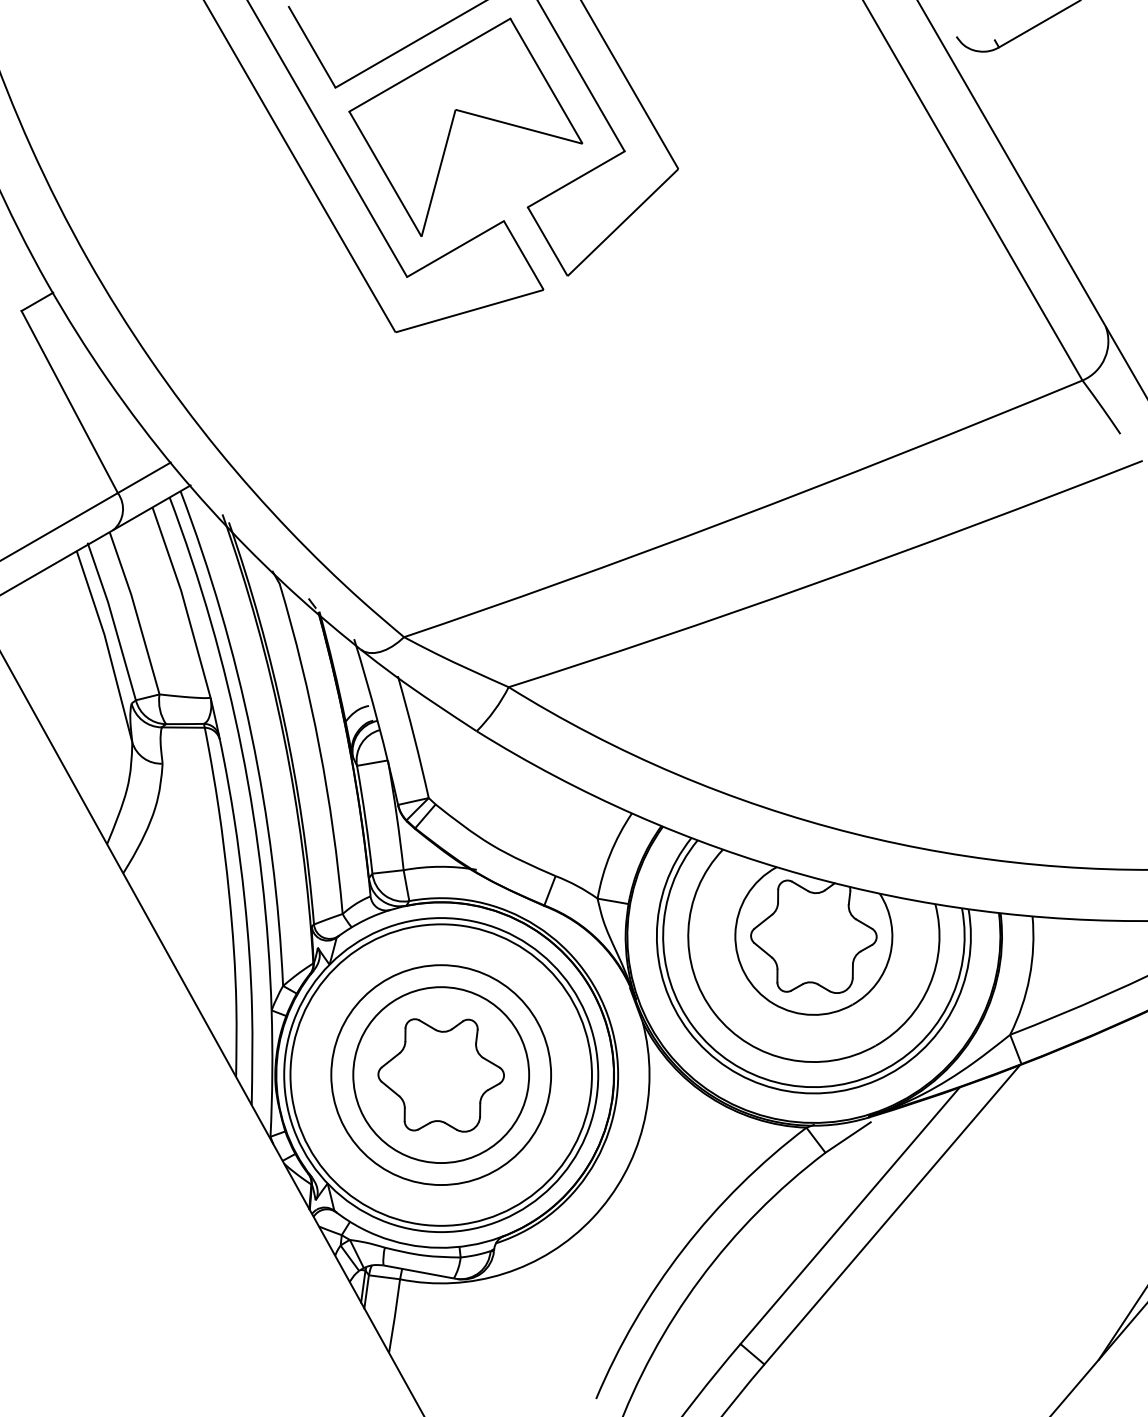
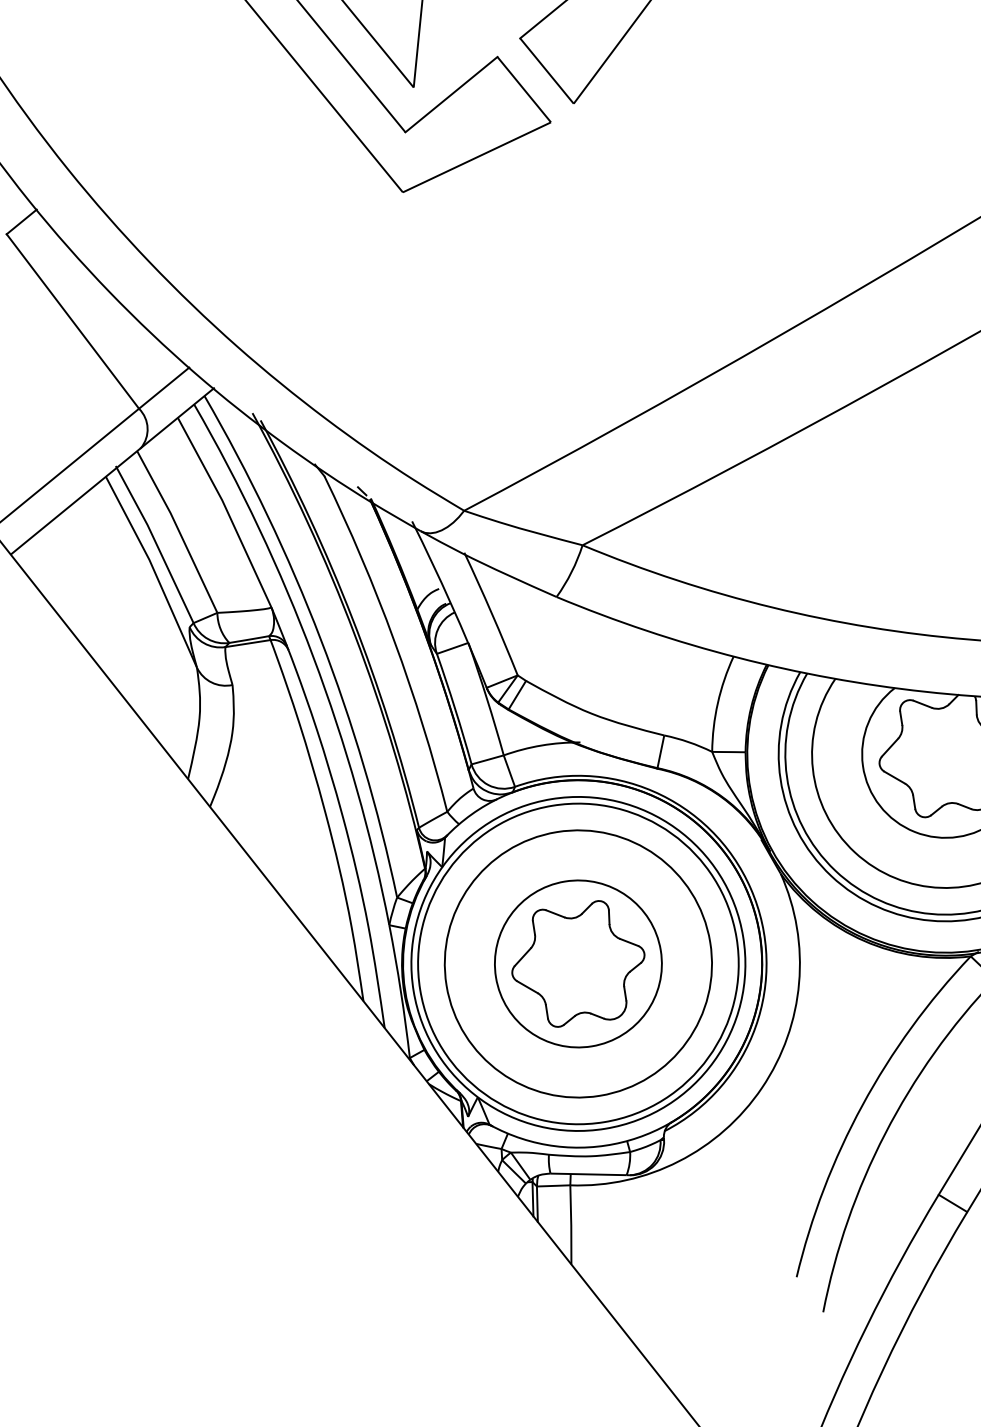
circle: (440, 1074) -> (577, 963), size x0.71
circle: (440, 1074) -> (577, 963), size x1.43

